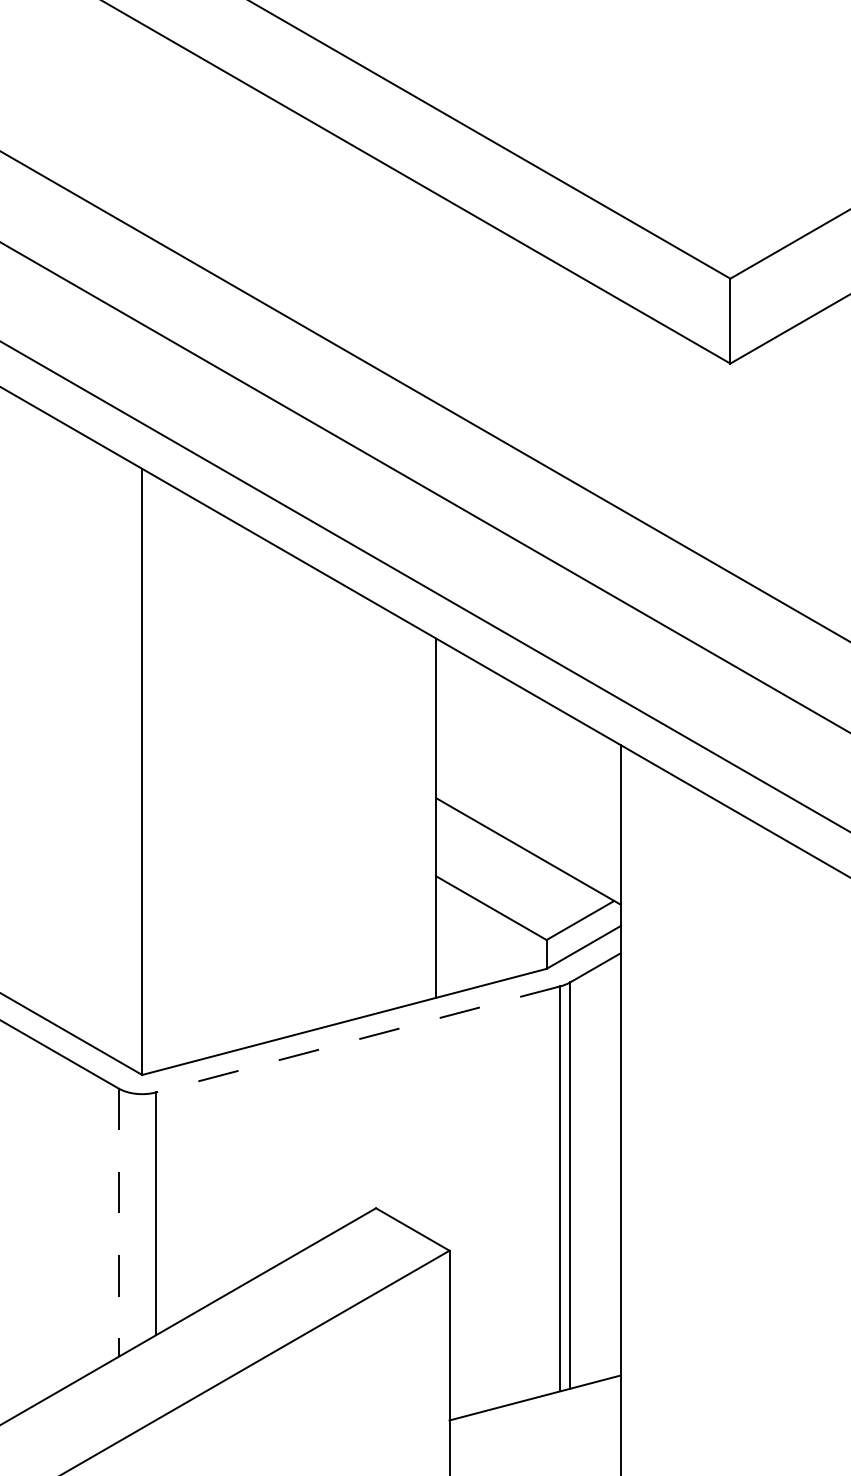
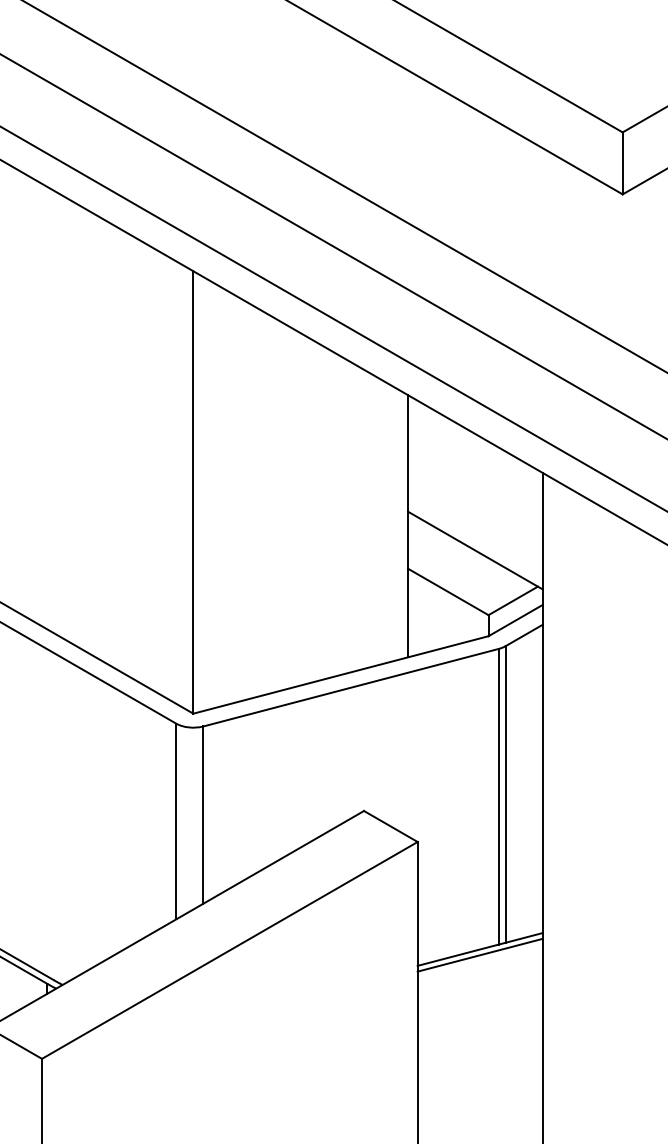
line: (357, 1039) -> (350, 687), dashed -> solid
line: (119, 1222) -> (176, 821), dashed -> solid
line: (534, 1404) -> (479, 954), added

